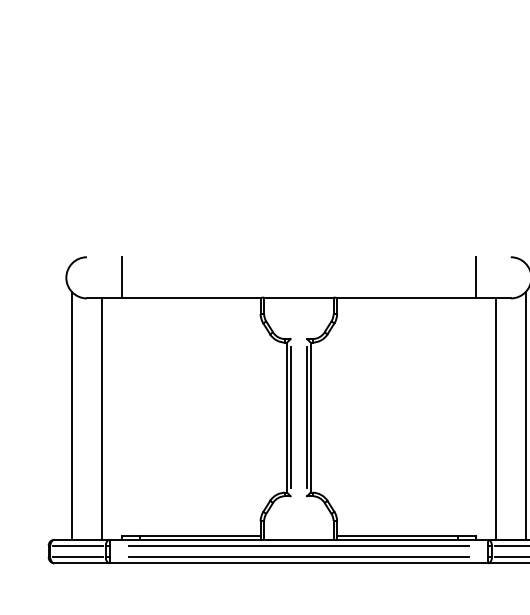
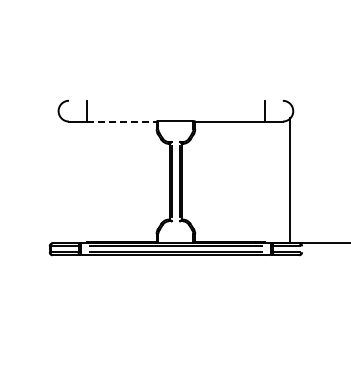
line: (190, 298) -> (121, 121), solid -> dashed
line: (72, 415) -> (61, 180), removed
line: (101, 419) -> (76, 182), removed
line: (496, 419) -> (275, 182), removed

